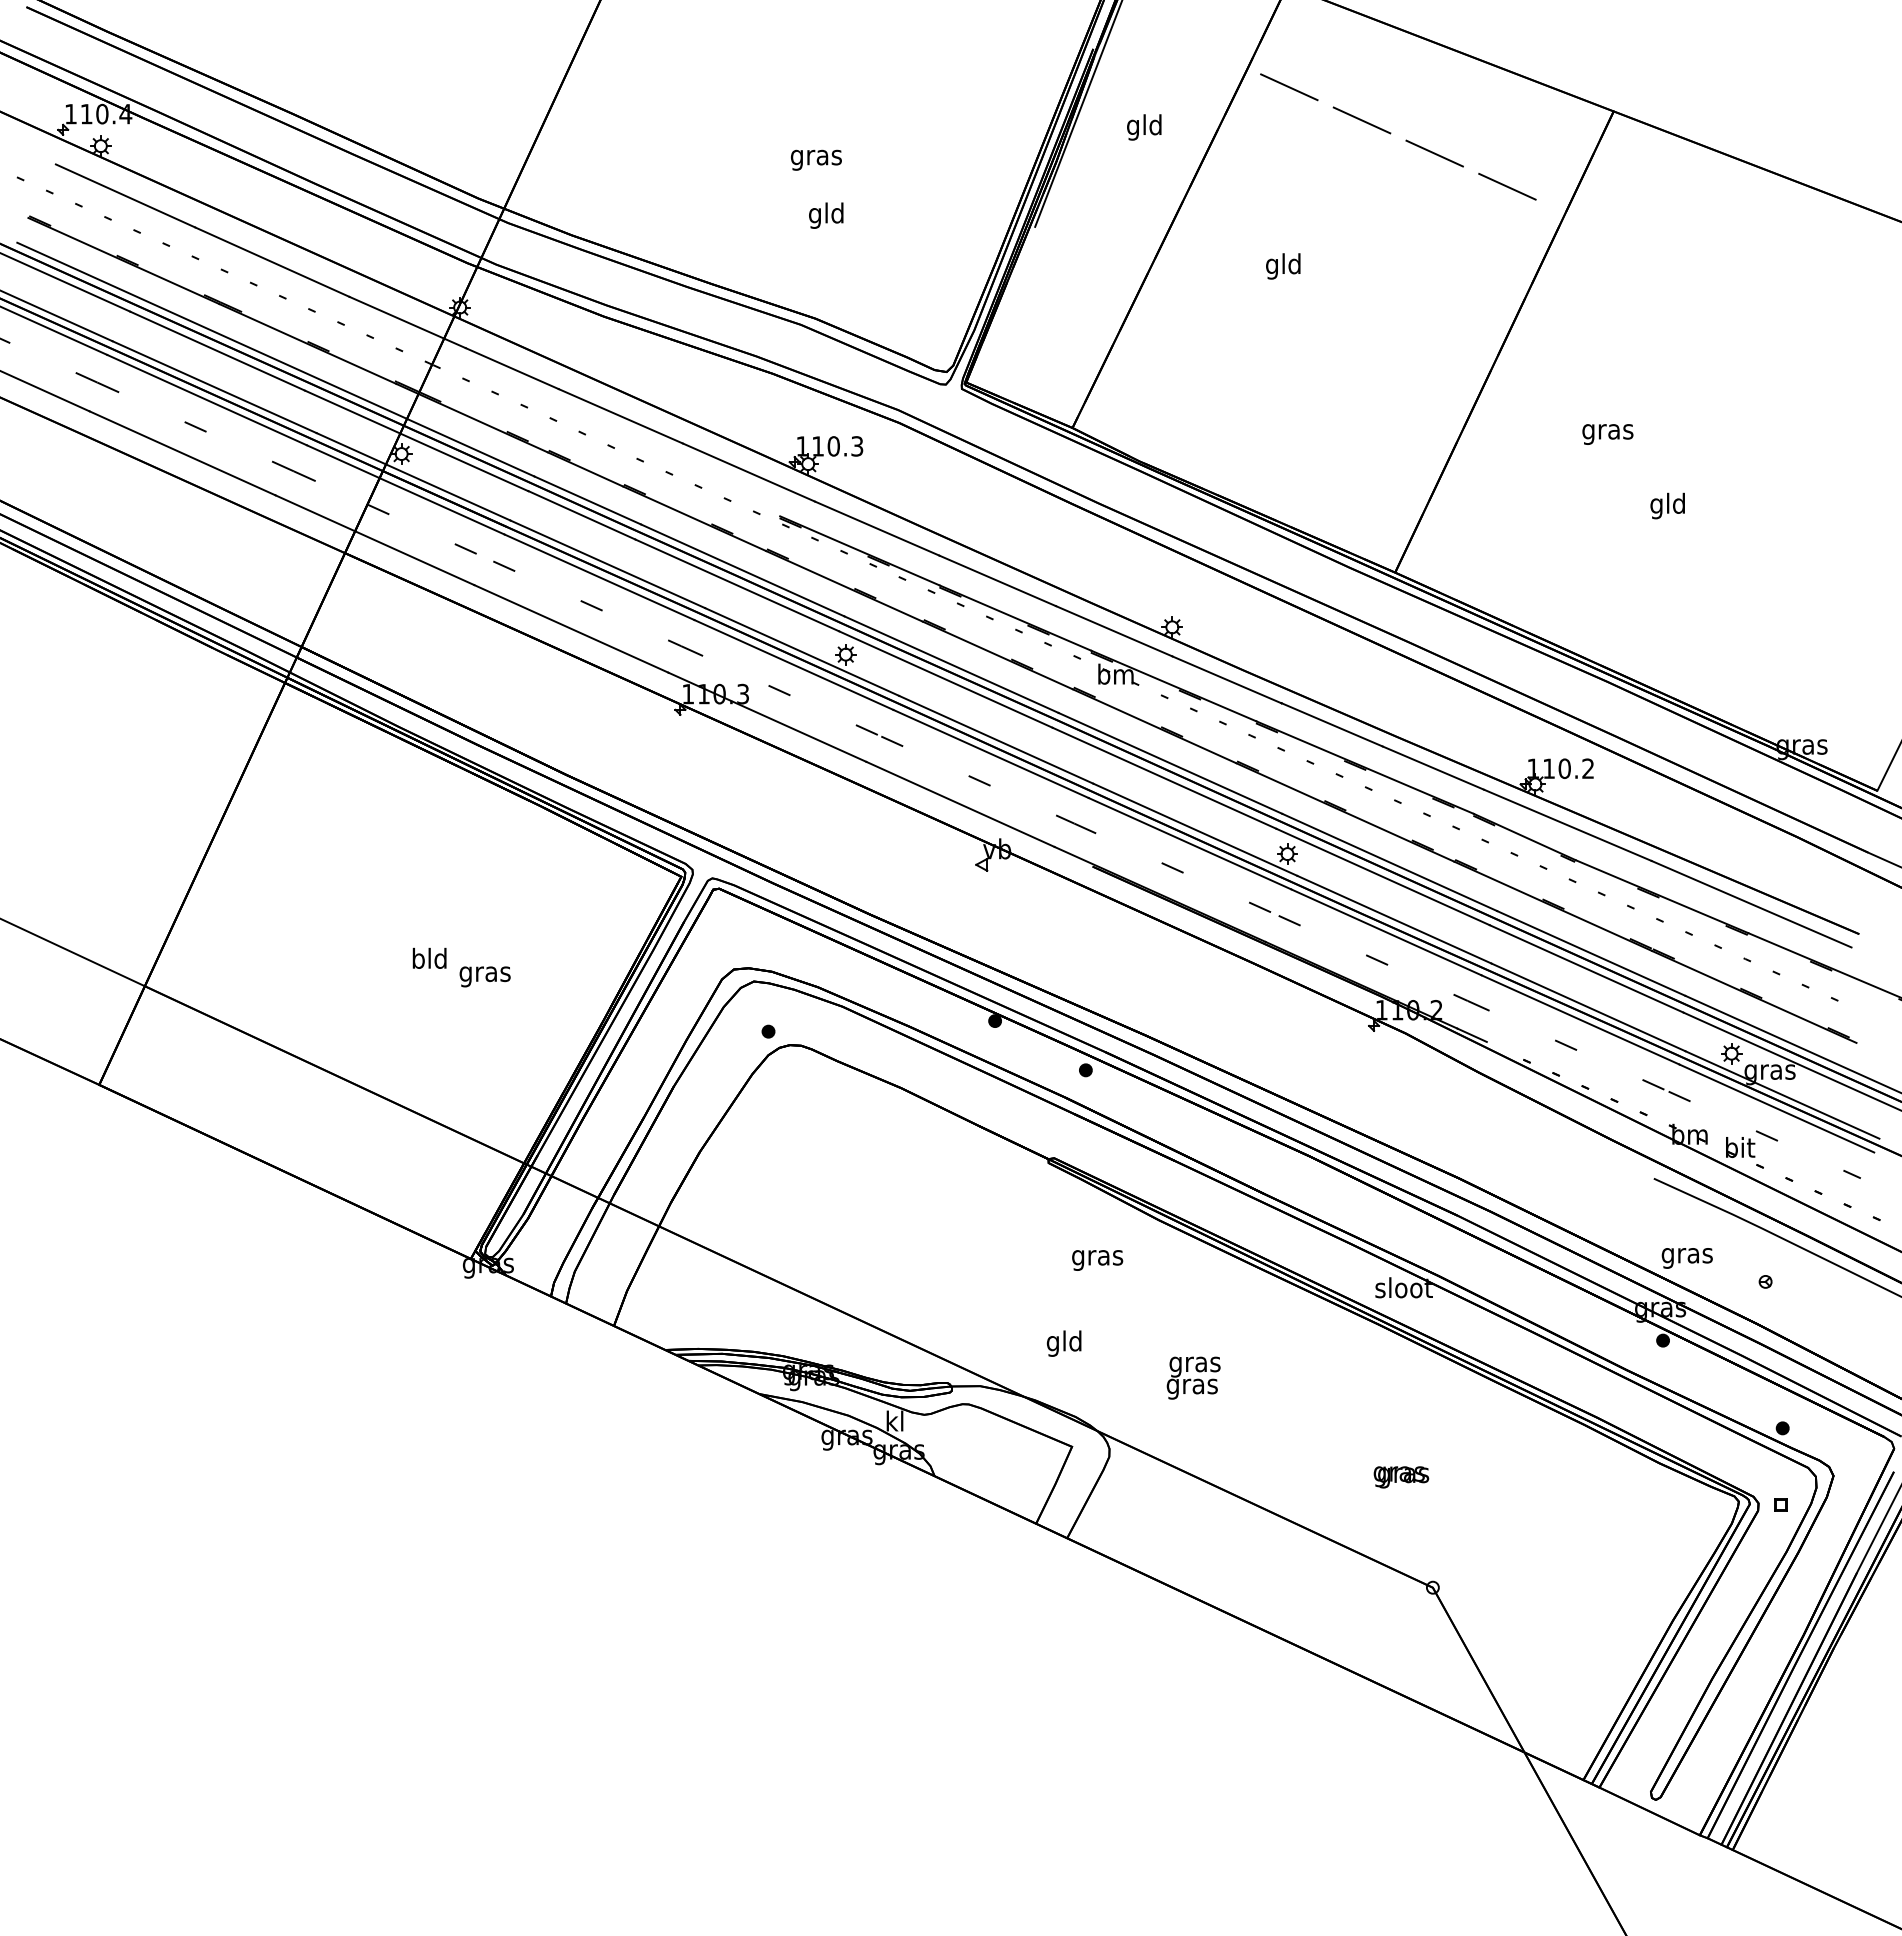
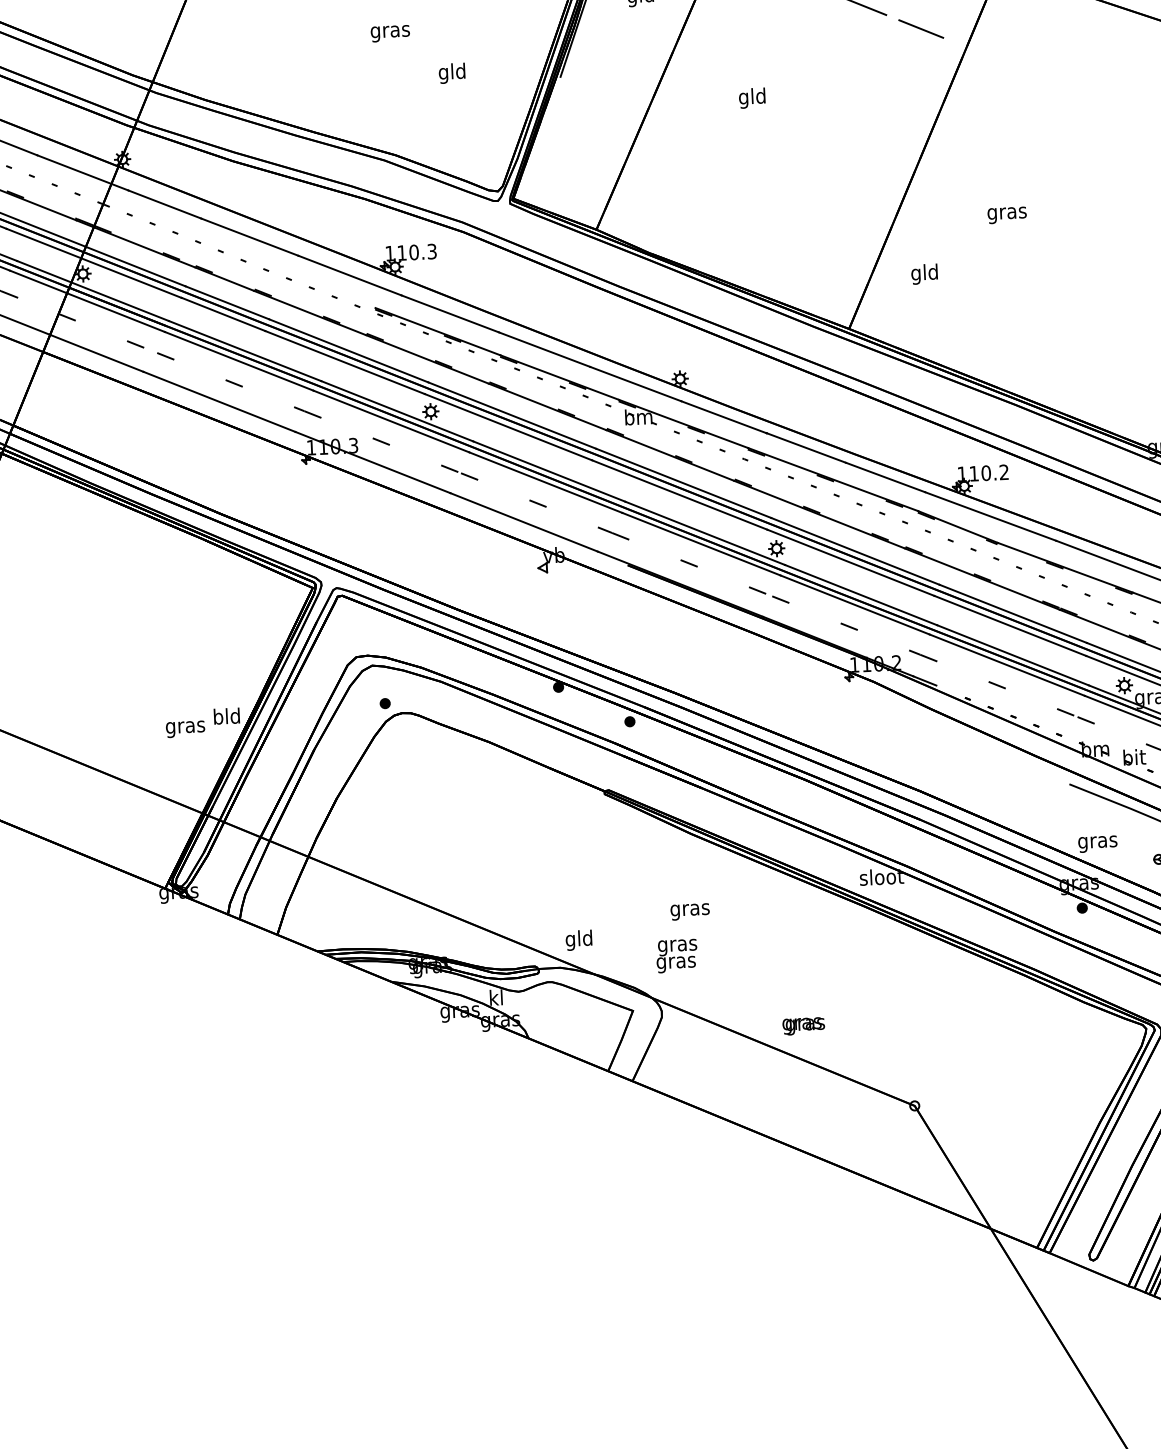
text: (826, 215) -> (452, 73), moved
text: (1667, 505) -> (924, 273), moved
text: (429, 957) -> (226, 715), moved
text: (484, 976) -> (185, 729), moved
text: (1097, 1260) -> (690, 911), moved
text: (1063, 1343) -> (578, 940), moved
text: (1193, 1377) -> (676, 955), moved
text: (1401, 1477) -> (803, 1026), moved

